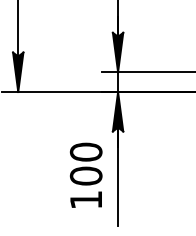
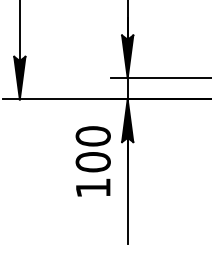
text: (85, 174) -> (92, 160), moved

